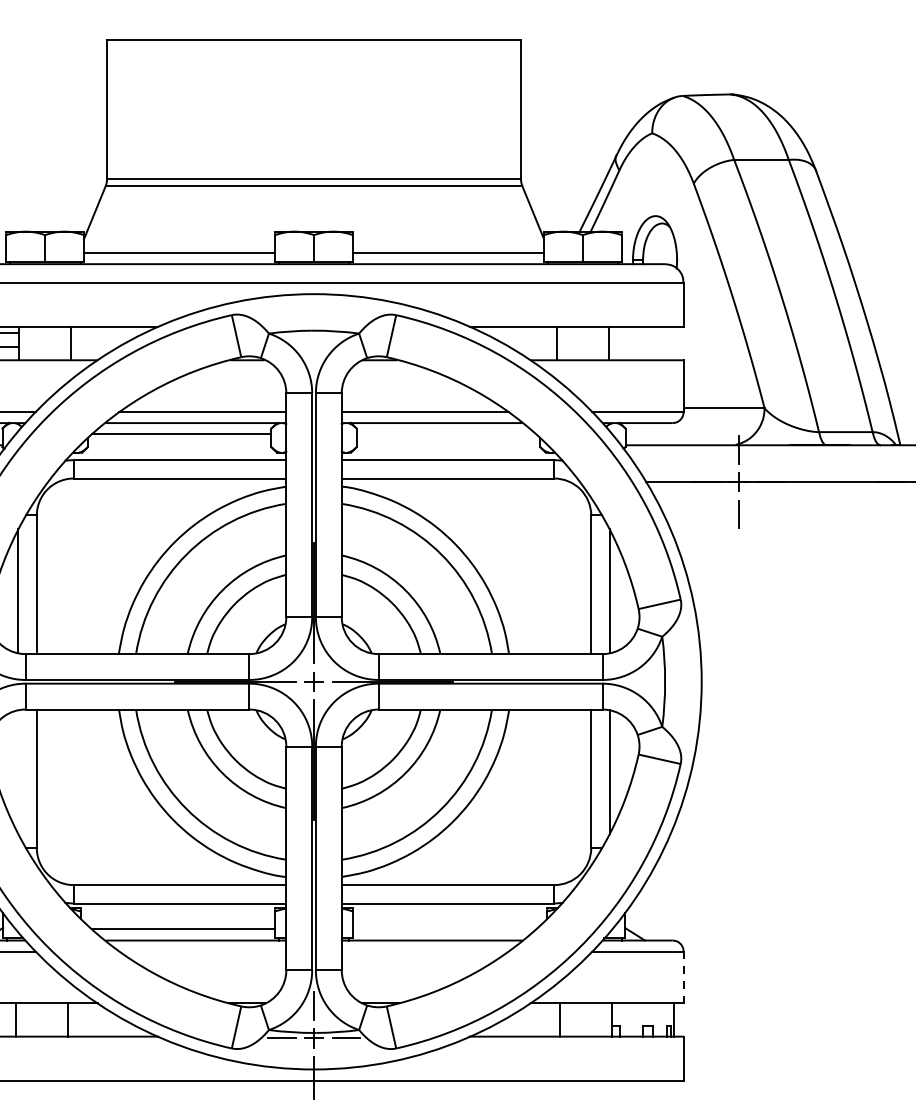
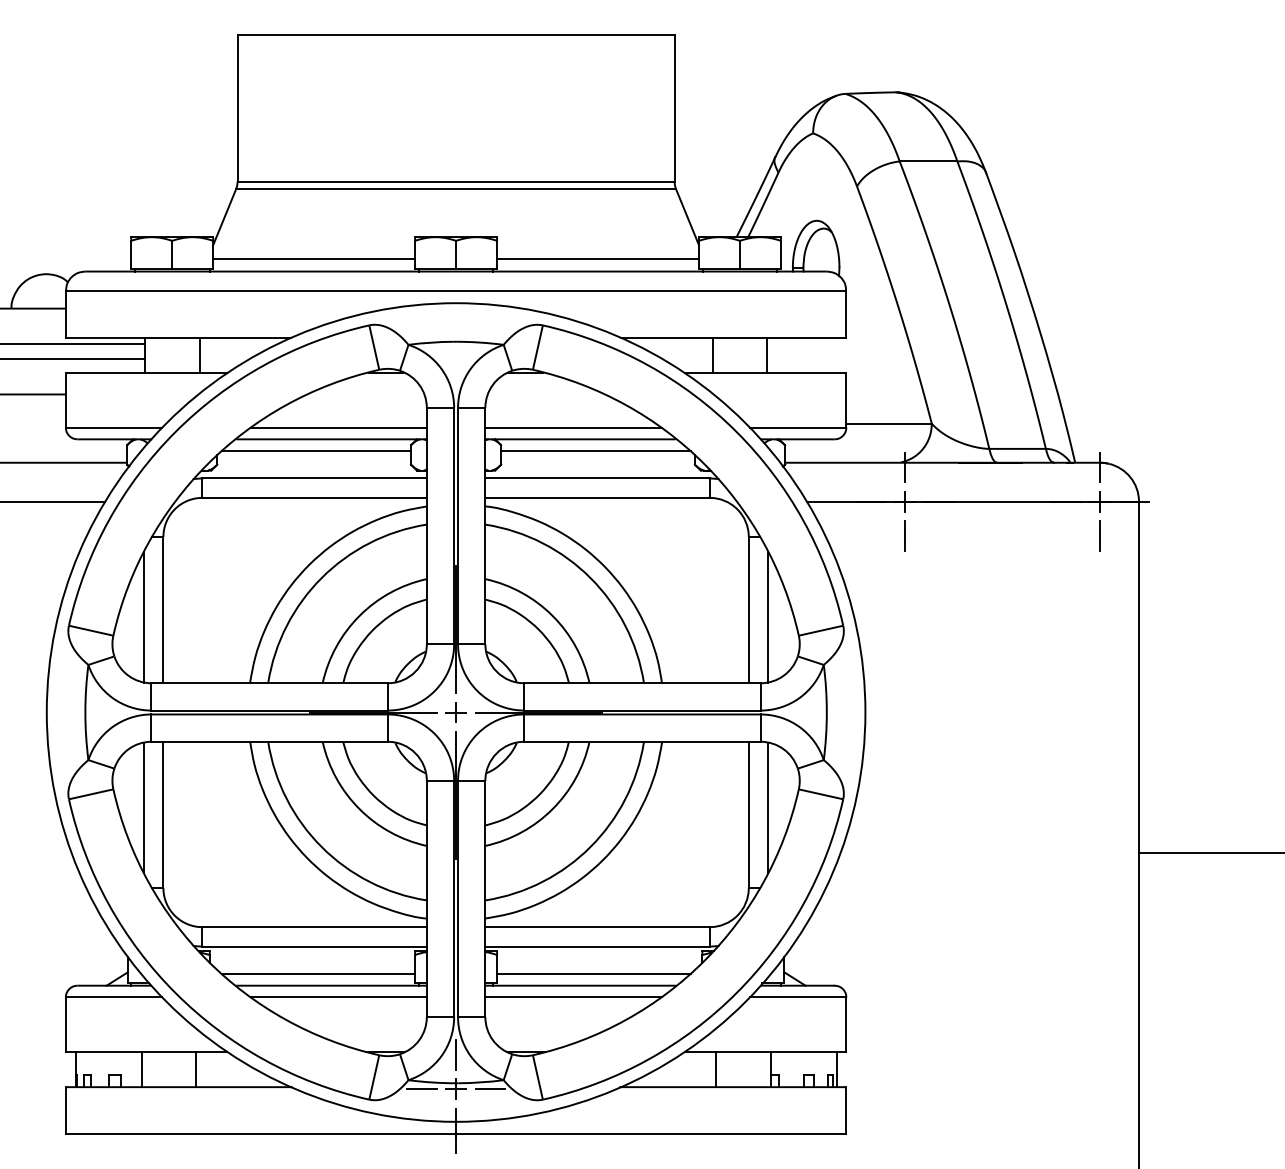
line: (446, 434) -> (595, 451), added
line: (17, 771) -> (143, 807), added
line: (444, 928) -> (593, 973), added
line: (202, 951) -> (338, 997), added
line: (425, 951) -> (573, 997), added
line: (683, 977) -> (846, 1024), dashed -> solid

